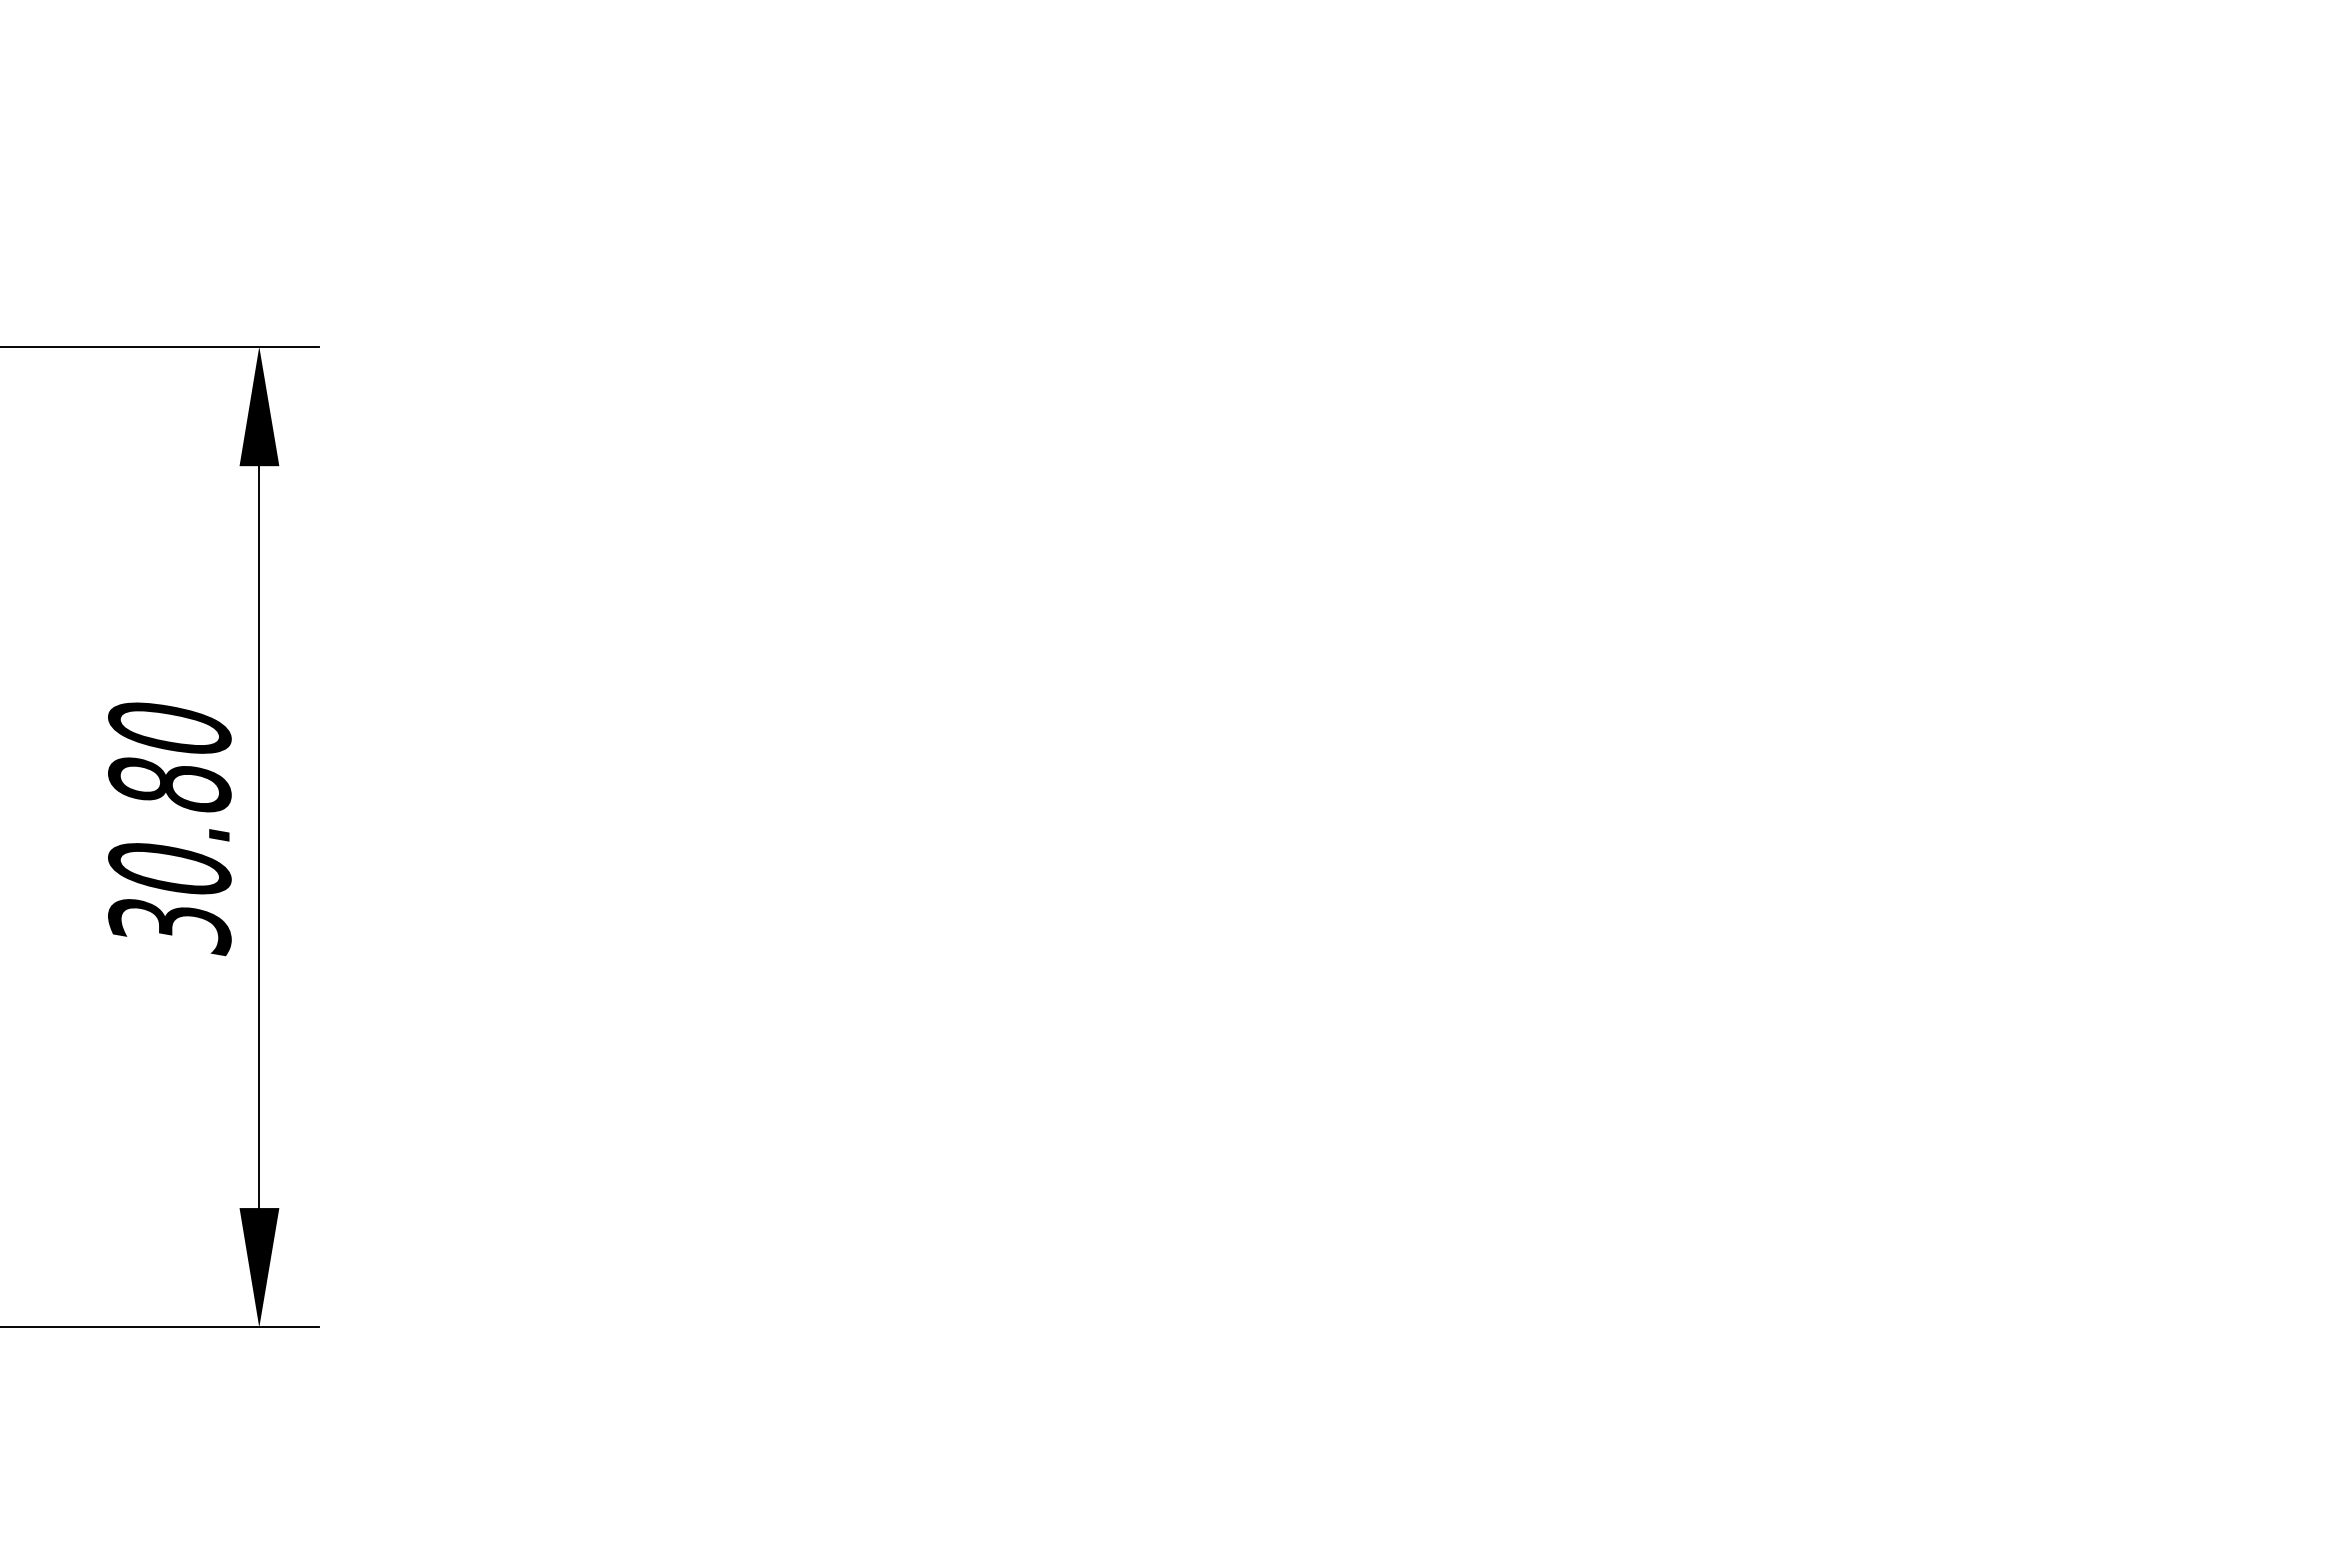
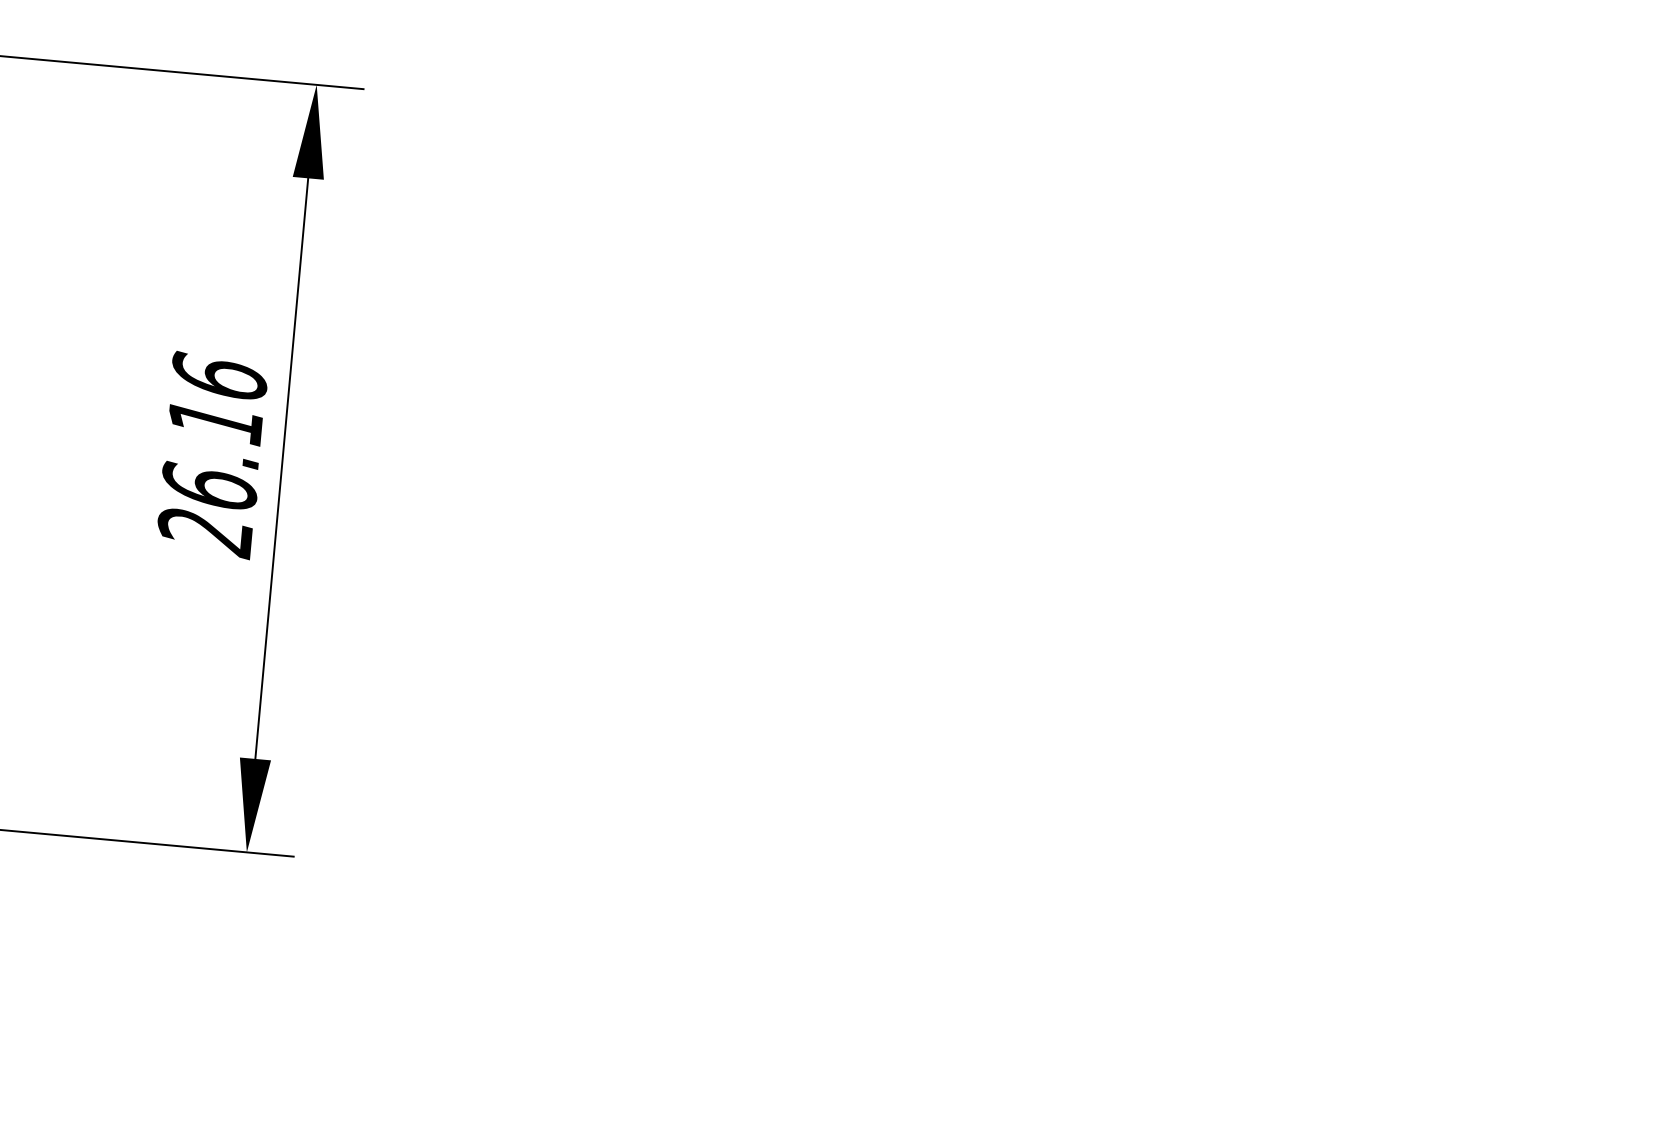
text: (169, 827) -> (212, 454), 30.80 -> 26.16

